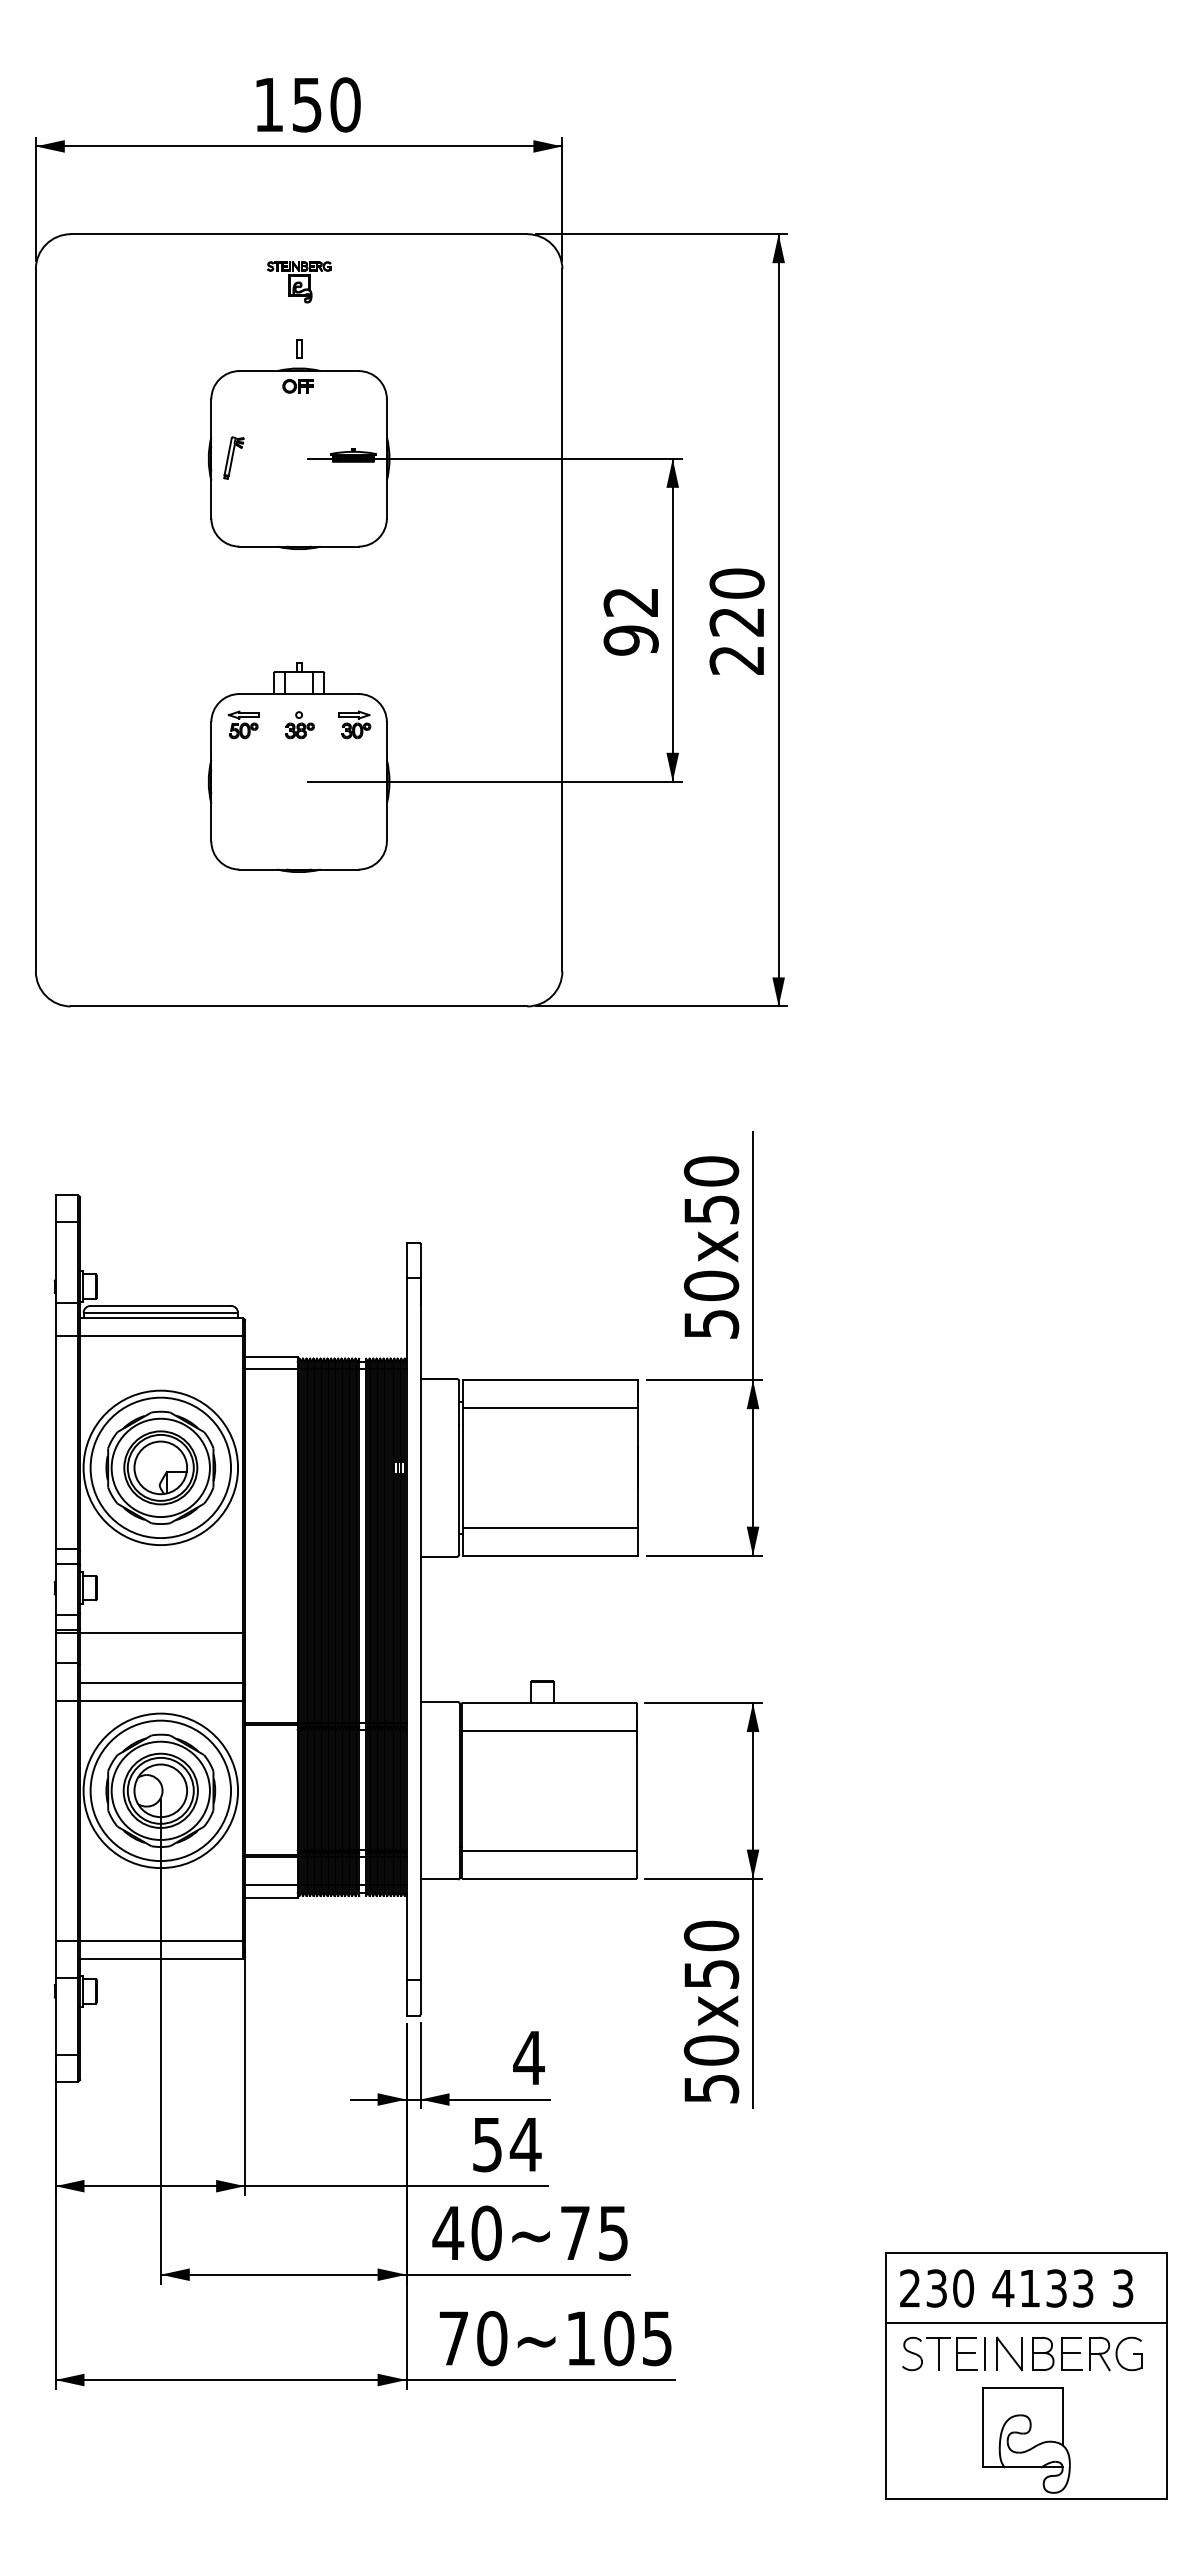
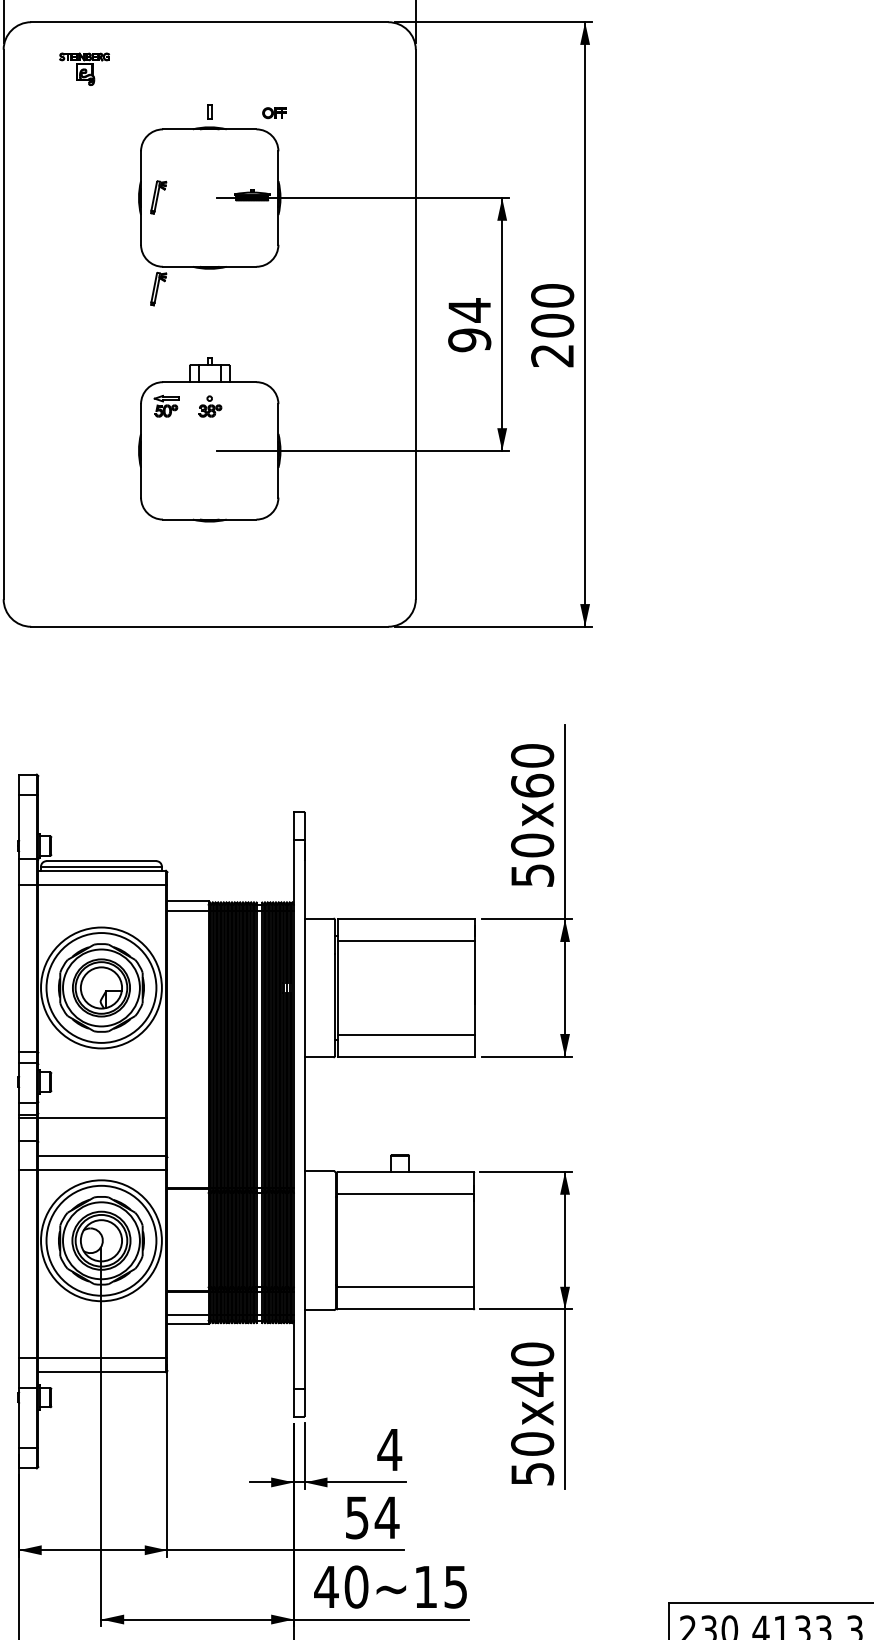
part: (299, 282) -> (84, 69), moved
part: (297, 386) -> (274, 113), moved
part: (233, 574) -> (158, 288), added
text: (630, 602) -> (469, 310), 92 -> 94
text: (736, 621) -> (552, 325), 220 -> 200
part: (354, 724) -> (253, 406), removed
text: (711, 1209) -> (532, 785), x50 -> x60
text: (711, 1974) -> (532, 1384), x50 -> x40
text: (575, 2232) -> (426, 1586), 40~75 -> 40~15

